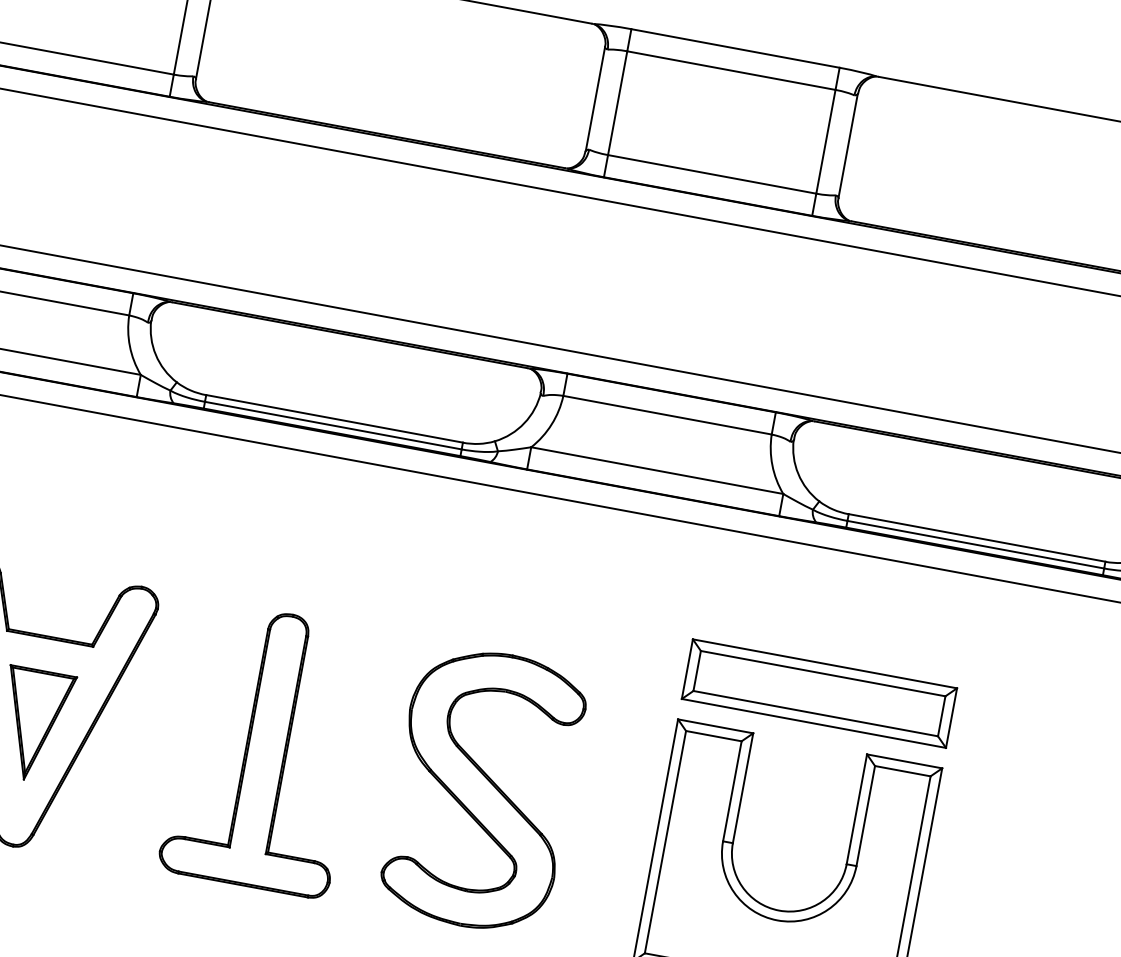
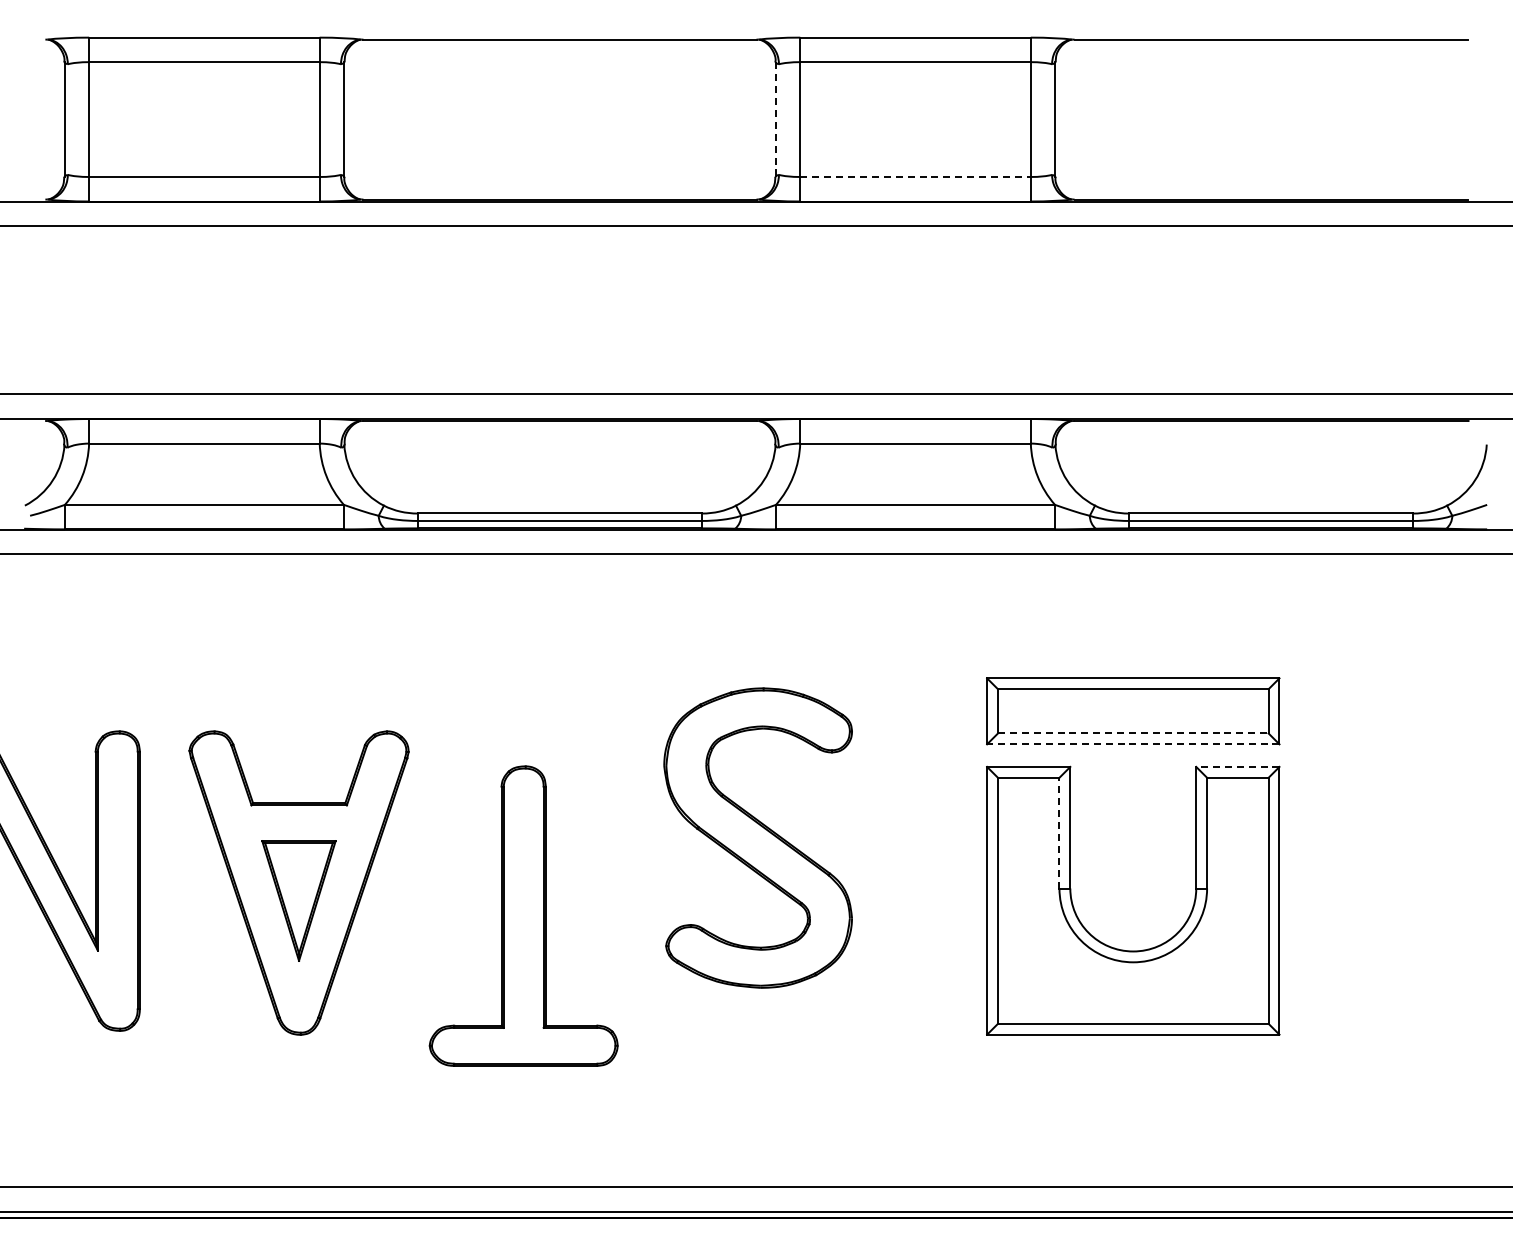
line: (595, 99) -> (775, 120), solid -> dashed
line: (712, 175) -> (916, 177), solid -> dashed
line: (815, 713) -> (1133, 733), solid -> dashed
line: (813, 723) -> (1132, 744), solid -> dashed
part: (266, 749) -> (523, 915), moved
line: (904, 760) -> (1237, 766), solid -> dashed
part: (482, 789) -> (757, 837), moved
line: (732, 790) -> (1059, 832), solid -> dashed

